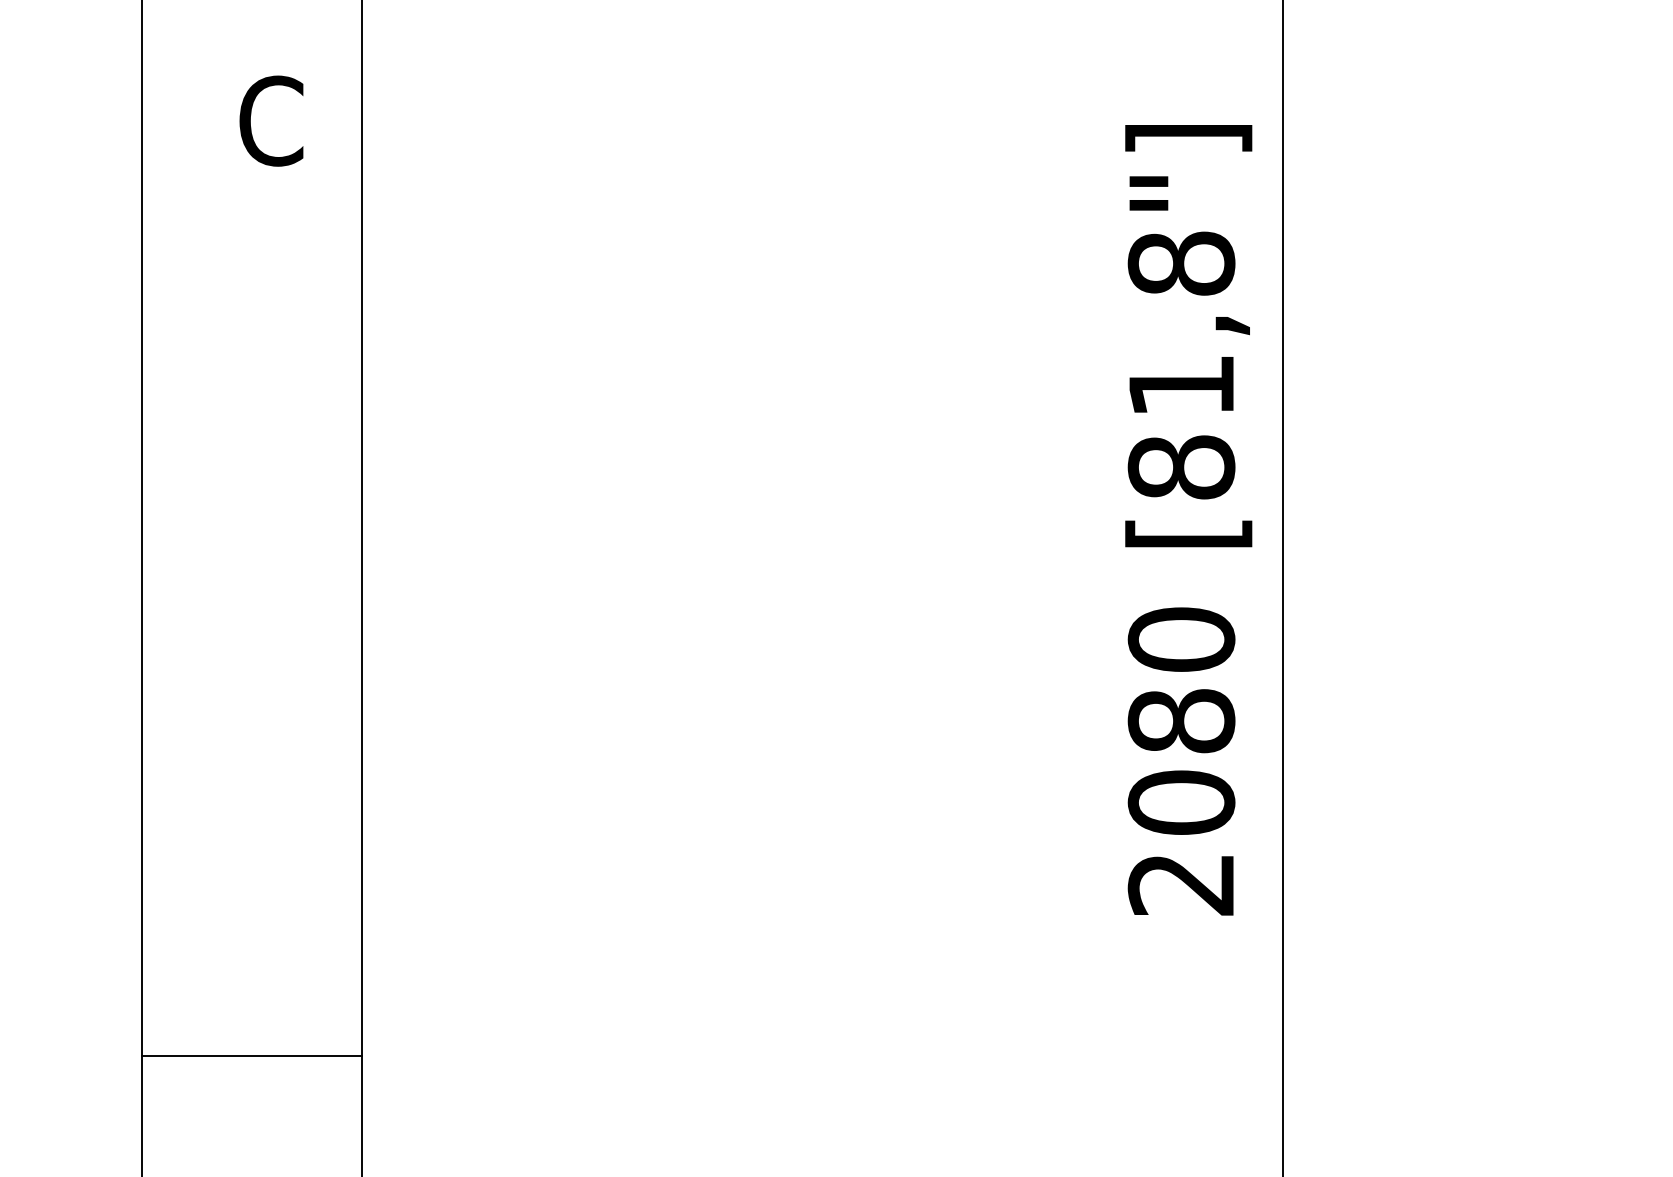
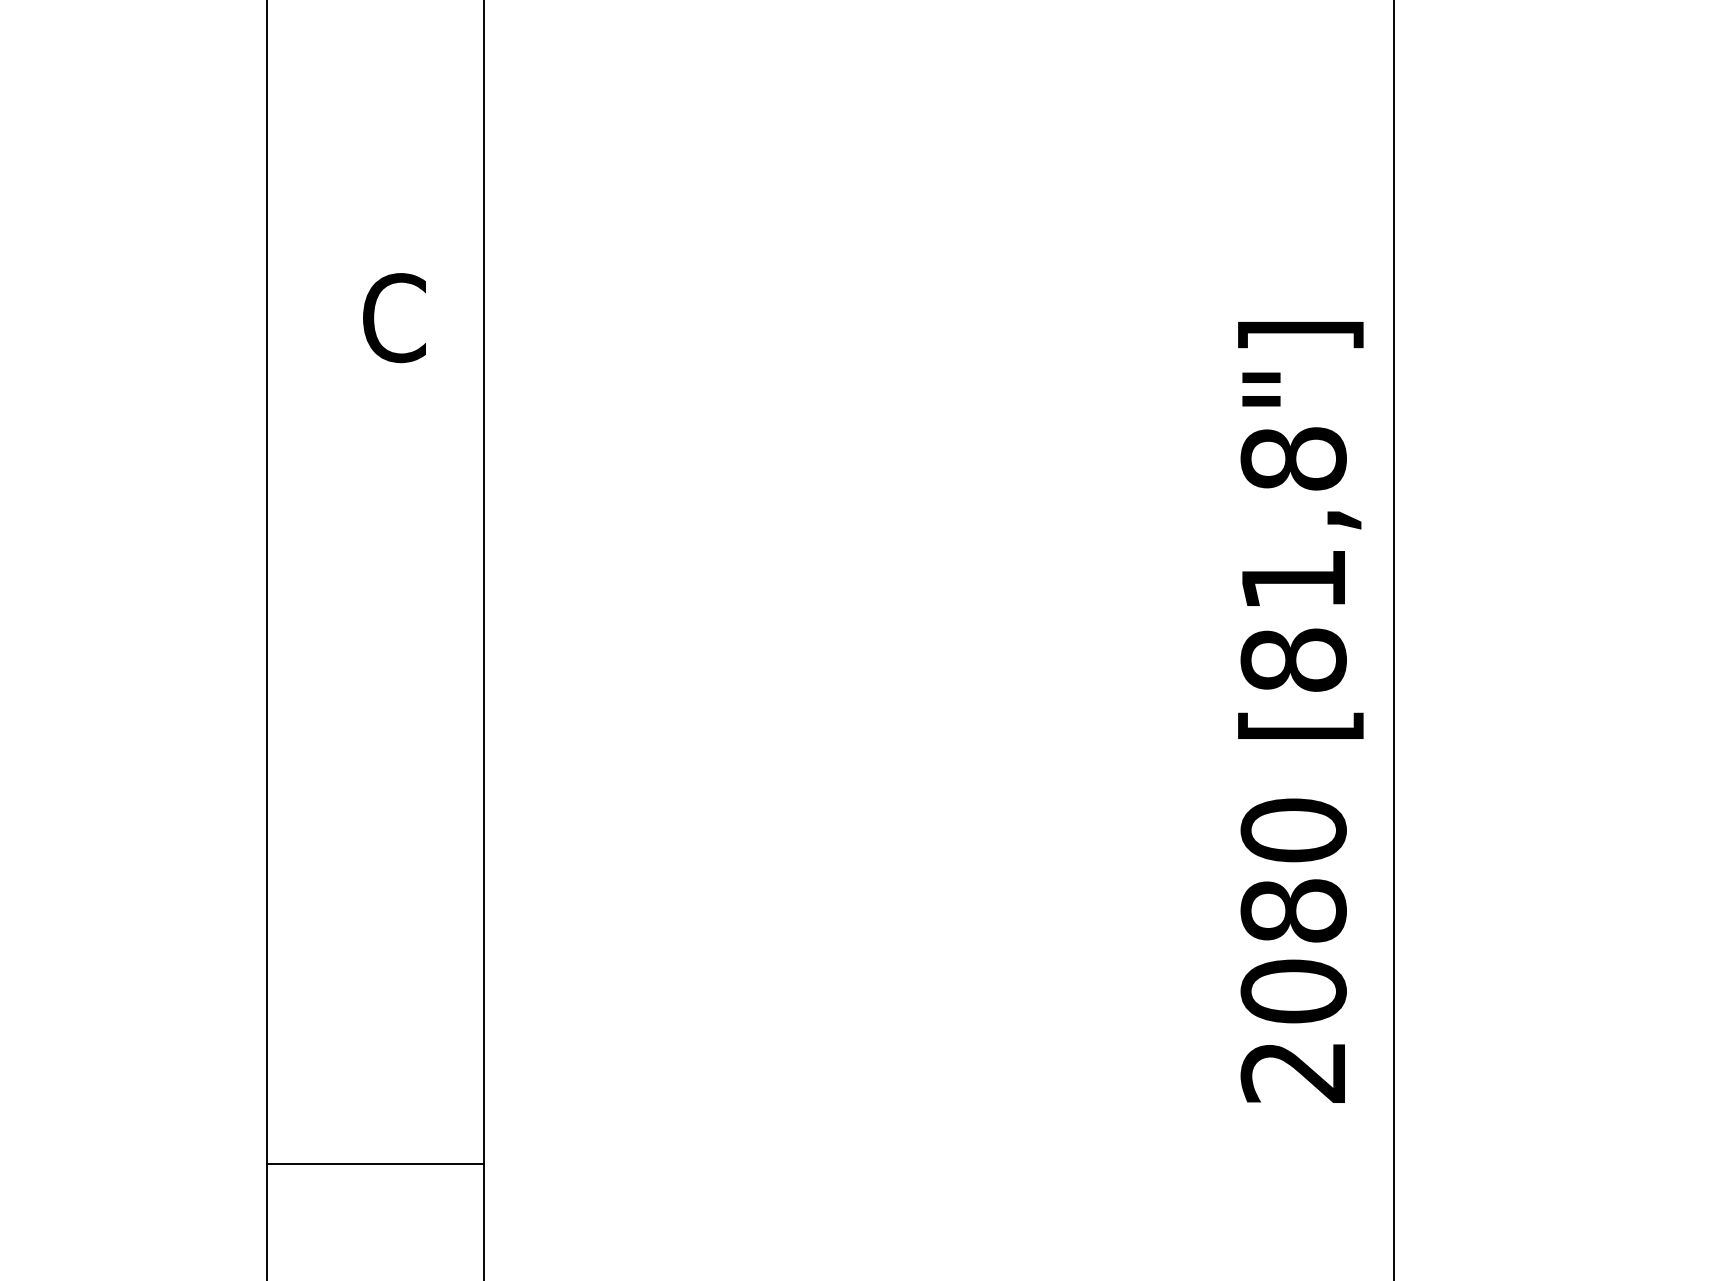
line: (251, 1055) -> (374, 1164), moved

